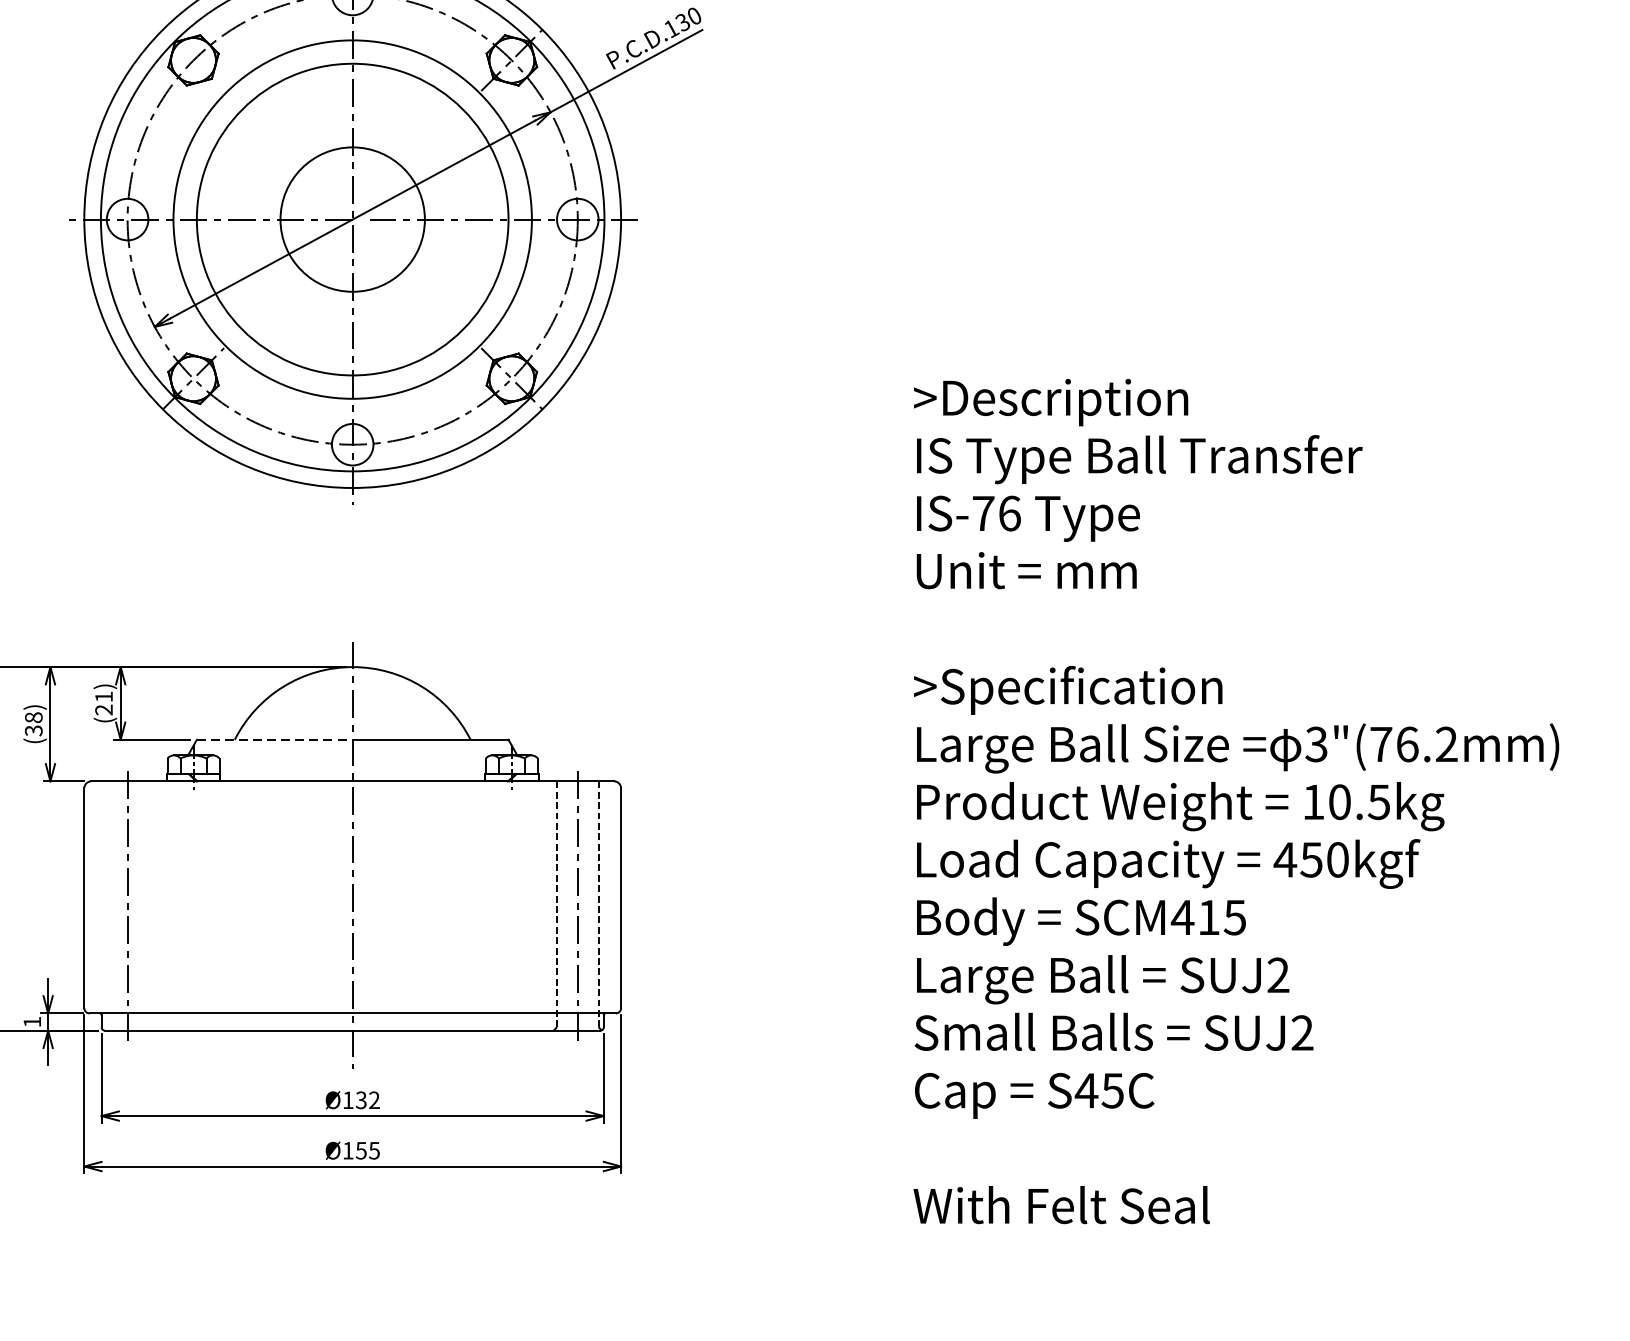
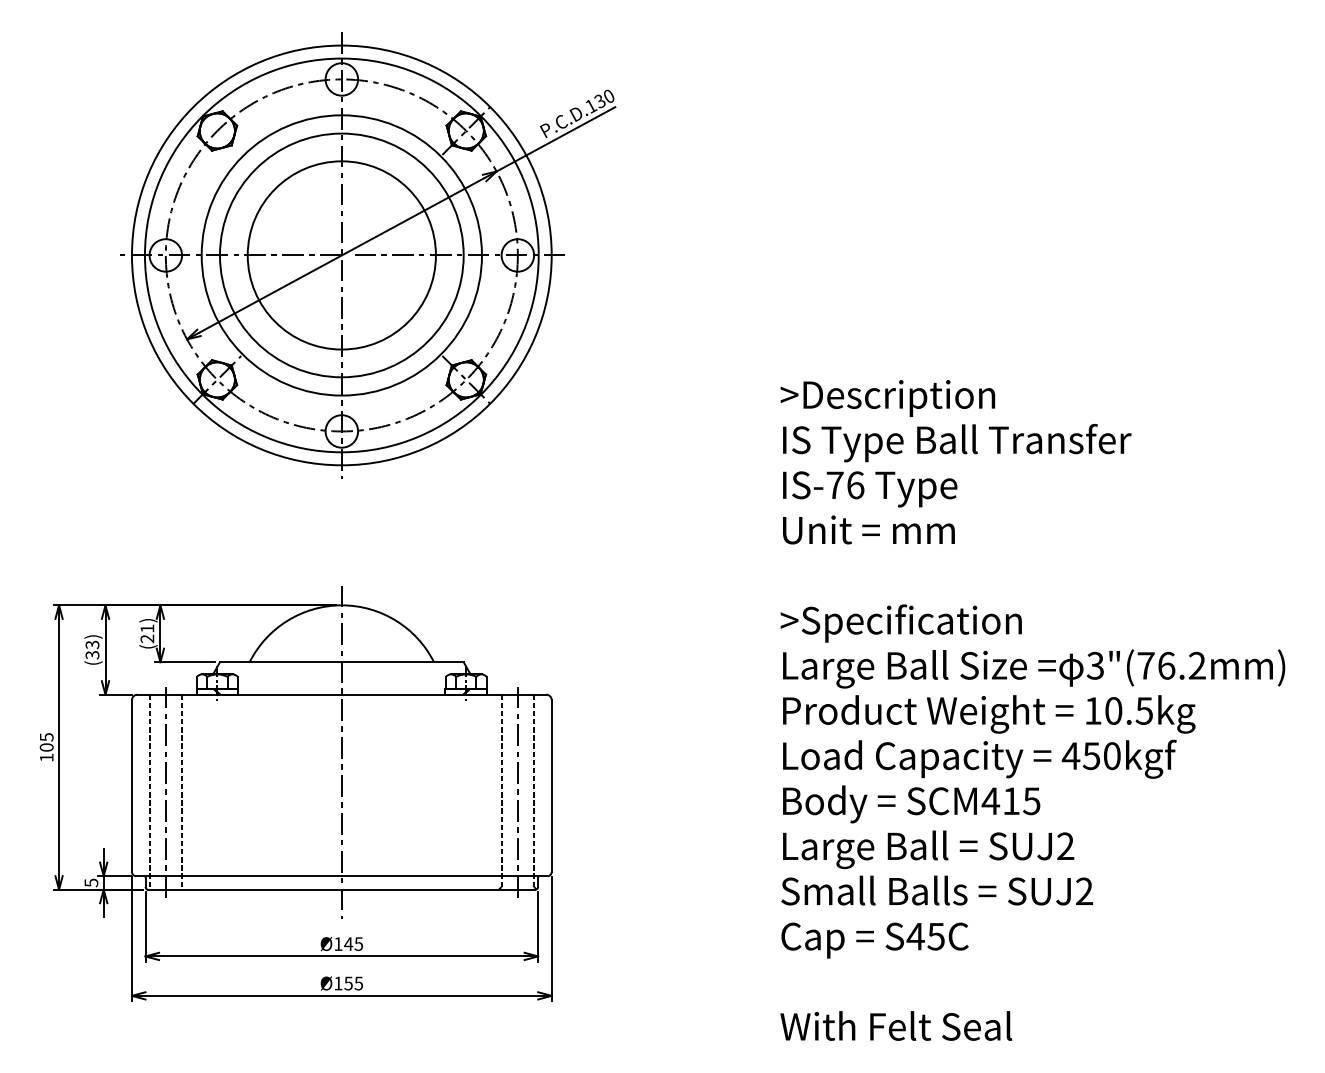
circle: (352, 219) -> (341, 255), size x1.67
text: (33, 717) -> (92, 644), (38) -> (33)
line: (274, 740) -> (280, 662), dashed -> solid
line: (106, 903) -> (149, 790), added
line: (148, 903) -> (182, 790), added
text: (32, 1021) -> (91, 882), 1 -> 5
text: (367, 1100) -> (353, 944), Ø132 -> Ø145

